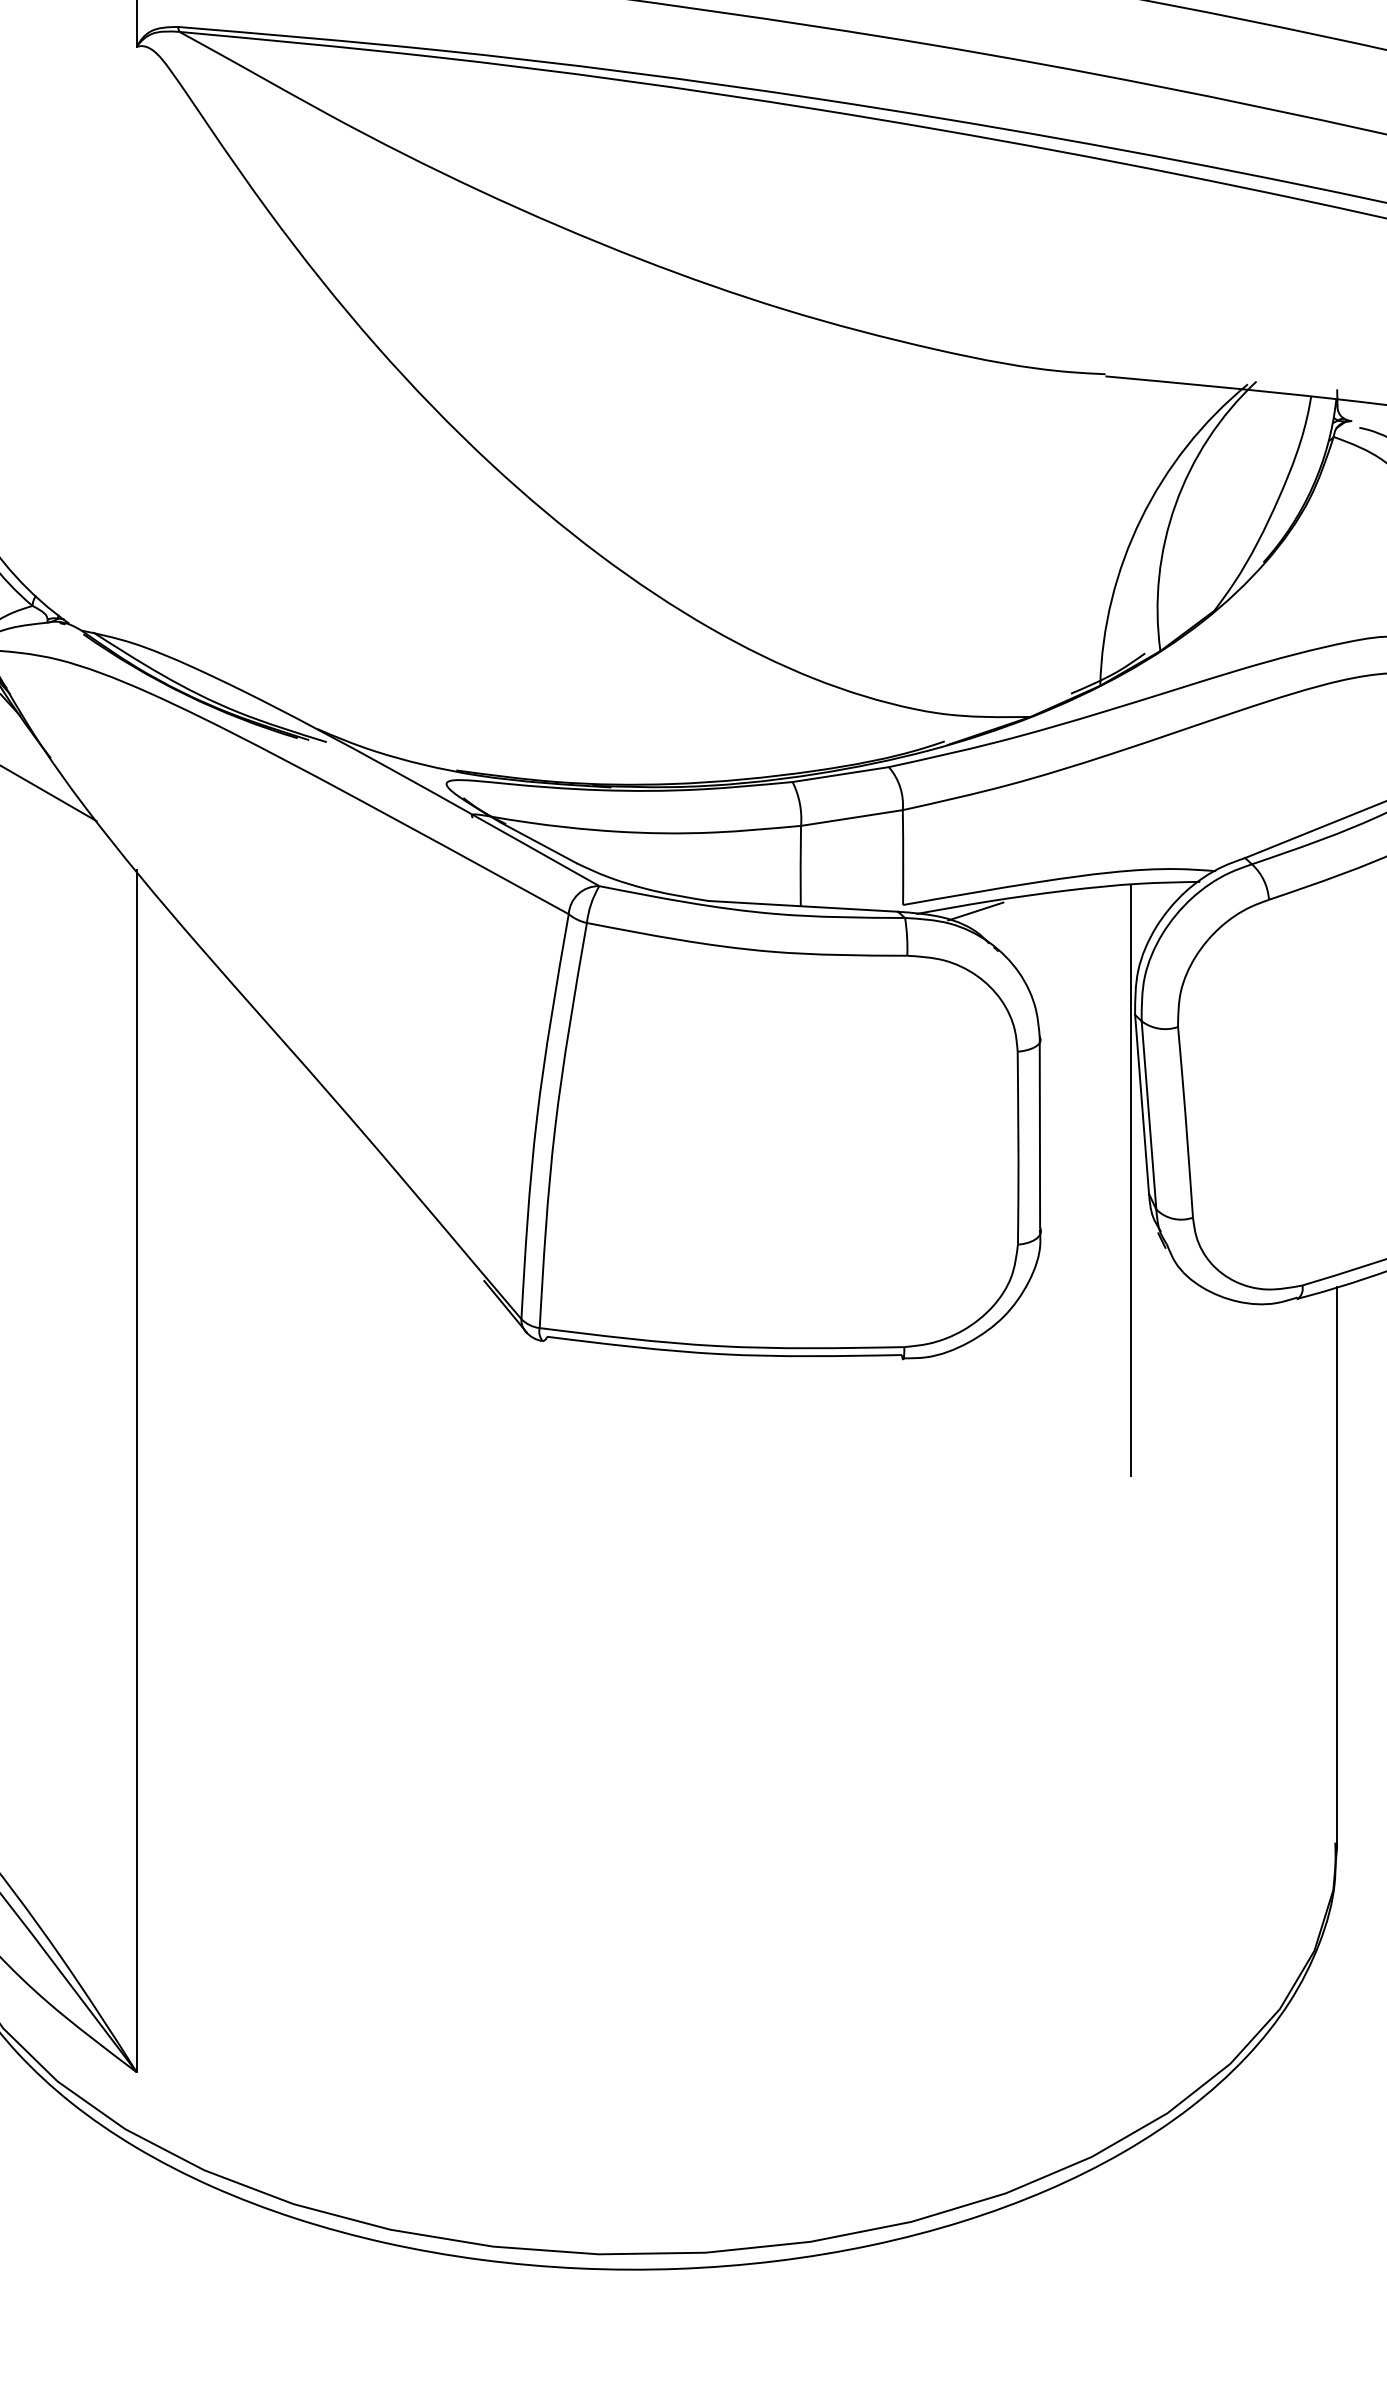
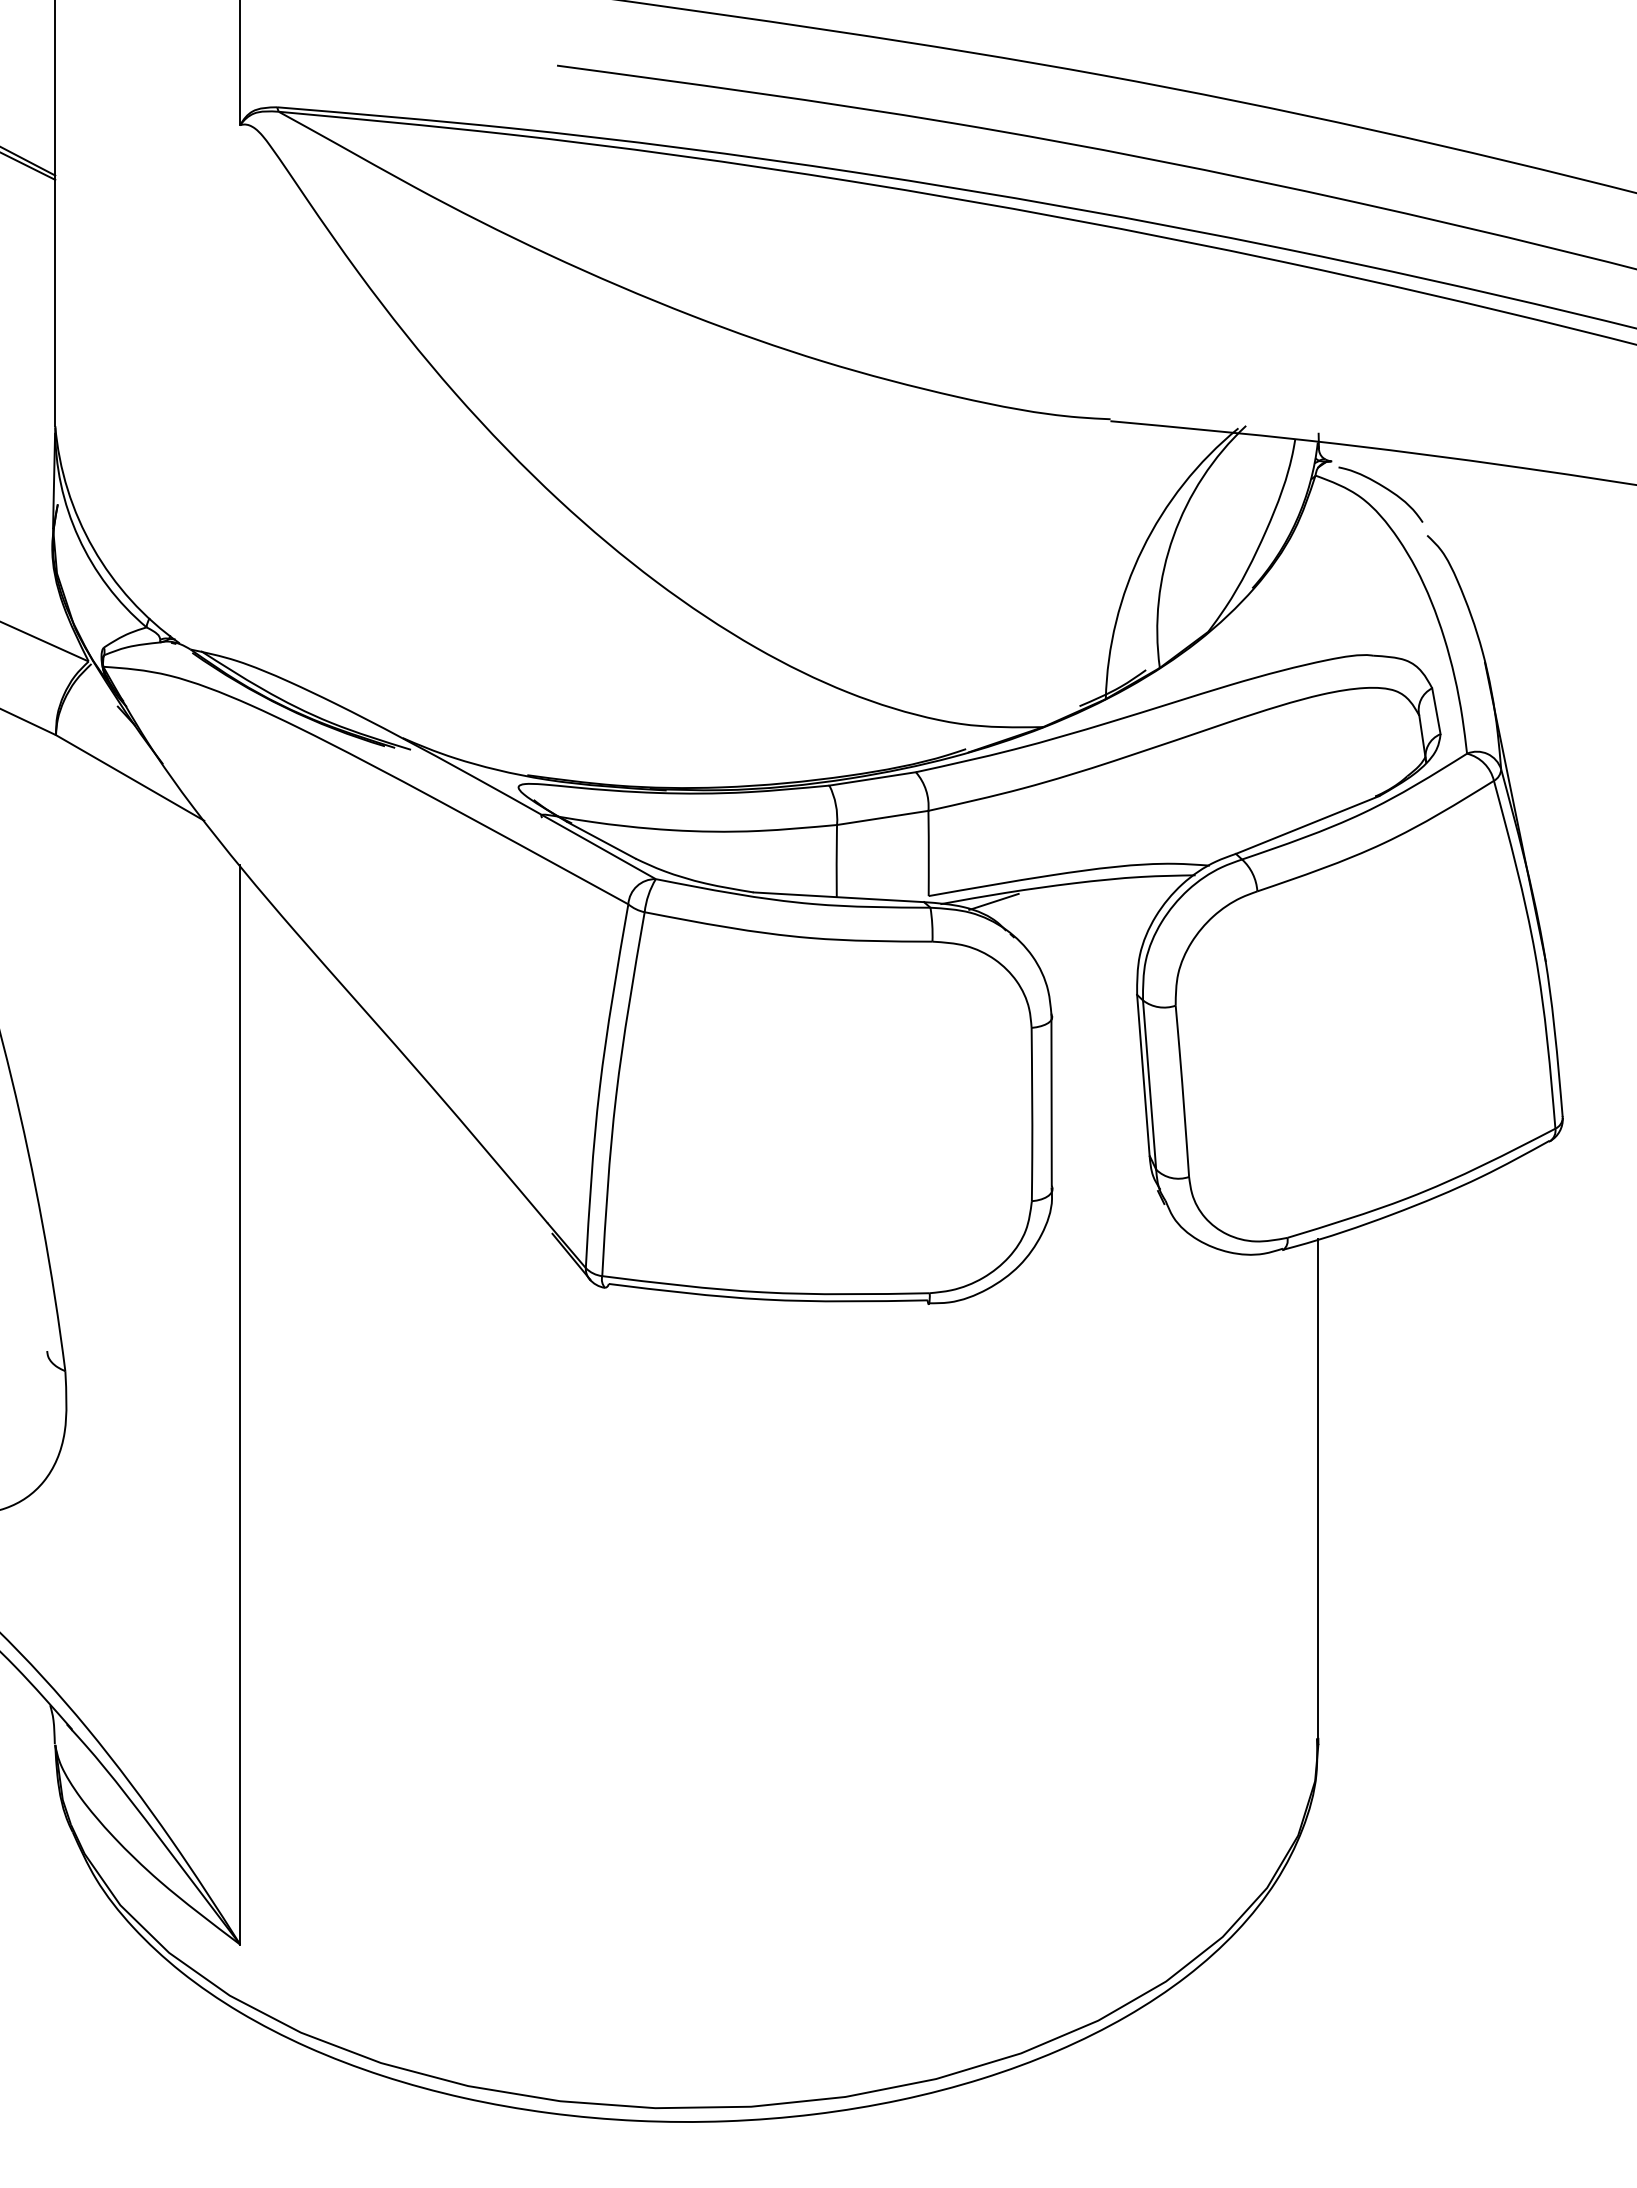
line: (1131, 1179) -> (1133, 1142), removed

